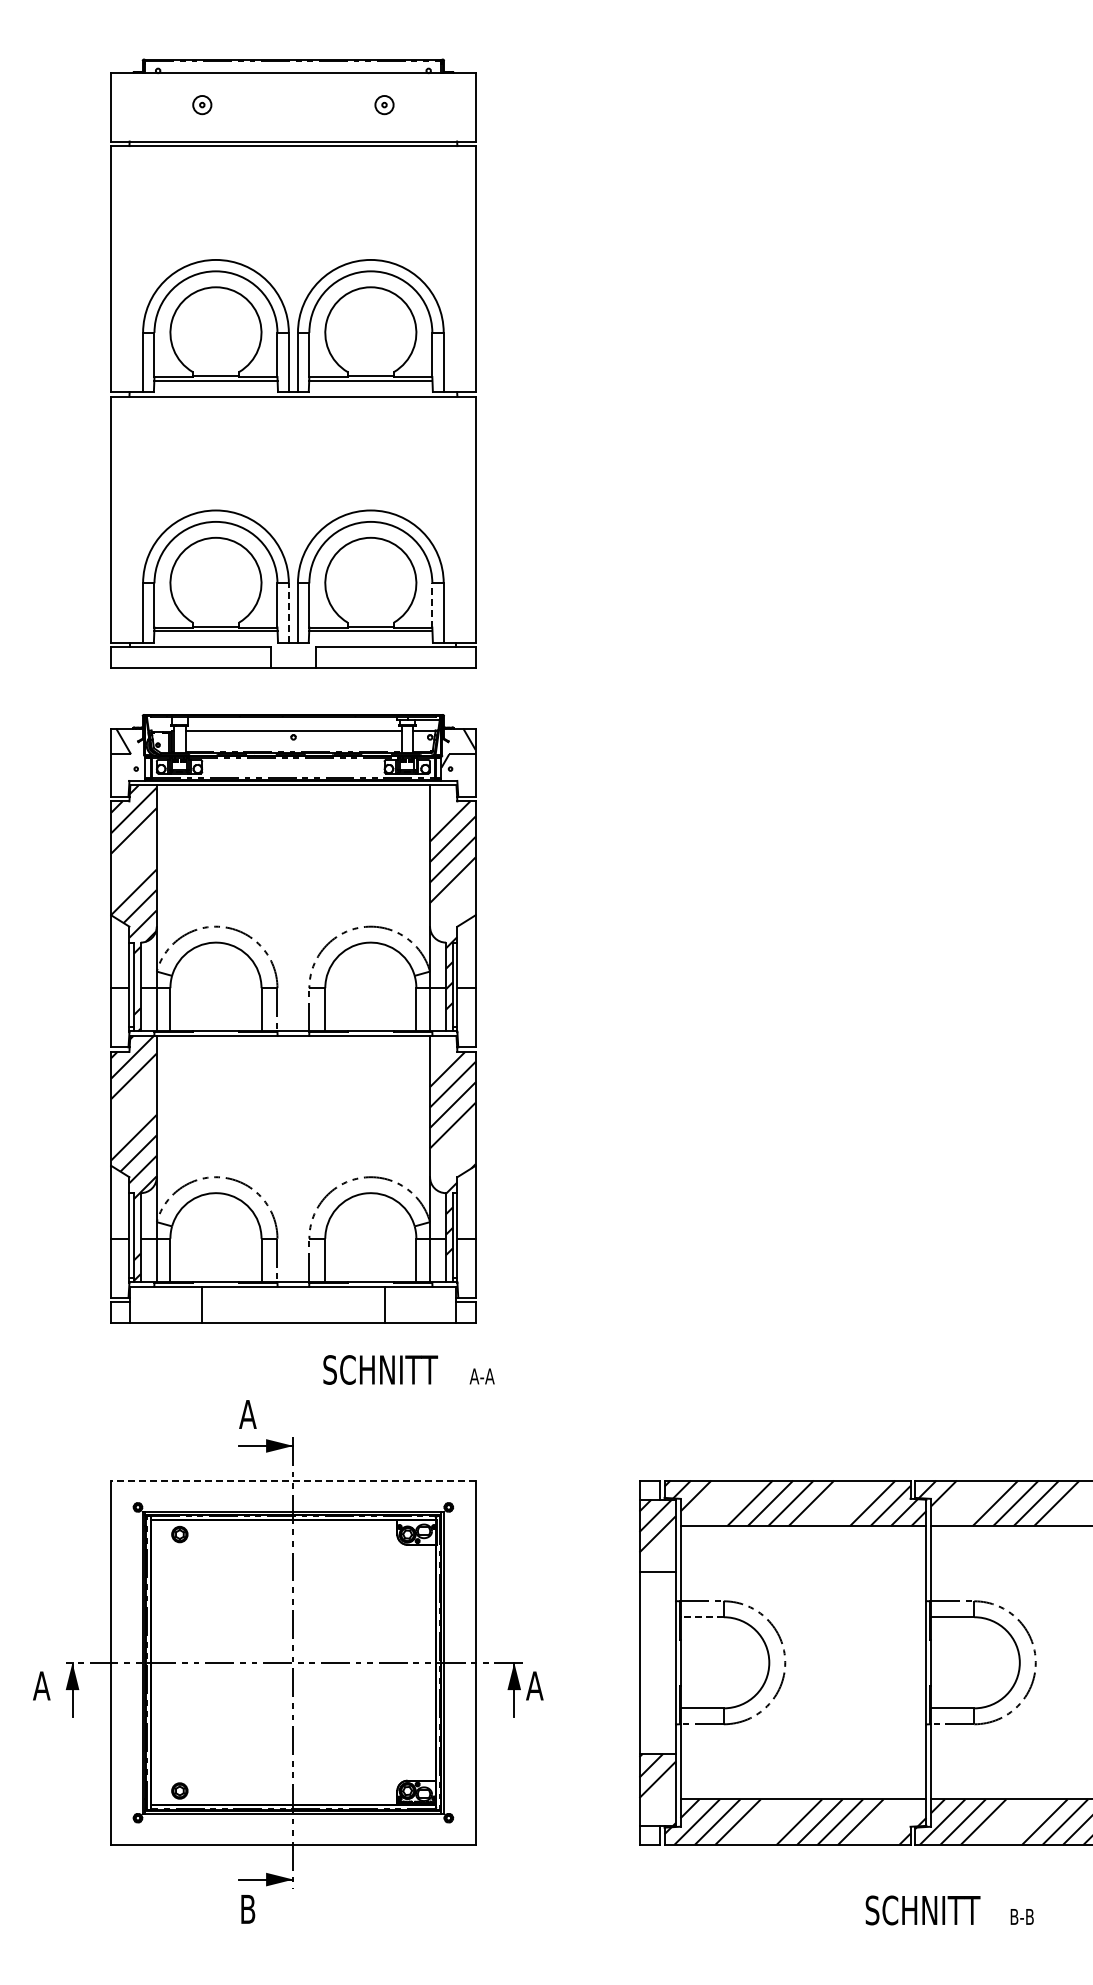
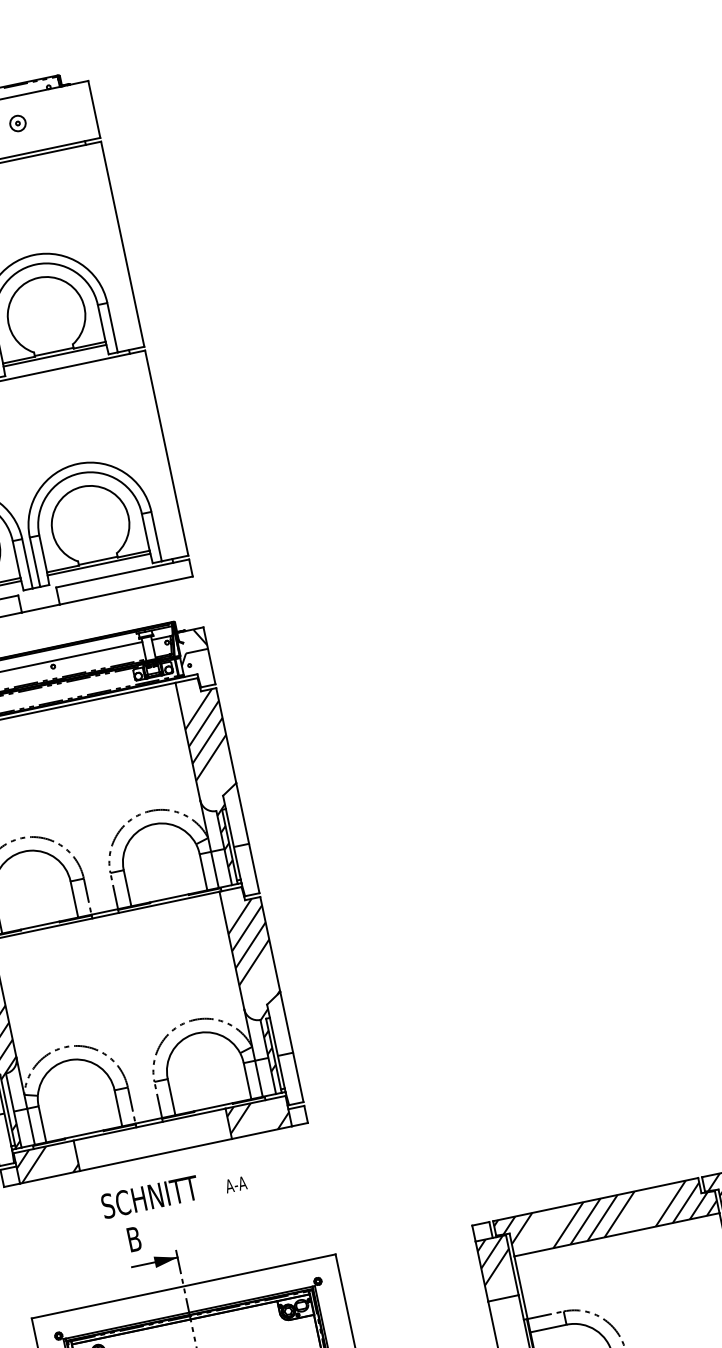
line: (432, 604) -> (145, 531), dashed -> solid
line: (288, 612) -> (27, 563), dashed -> solid
hatch: (166, 1304) -> (46, 1161), added
hatch: (420, 1304) -> (258, 1117), added
text: (408, 1369) -> (173, 1191), moved
text: (247, 1414) -> (133, 1239), A -> B
line: (292, 1480) -> (182, 1286), dashed -> solid
line: (702, 1617) -> (548, 1328), dashed -> solid

